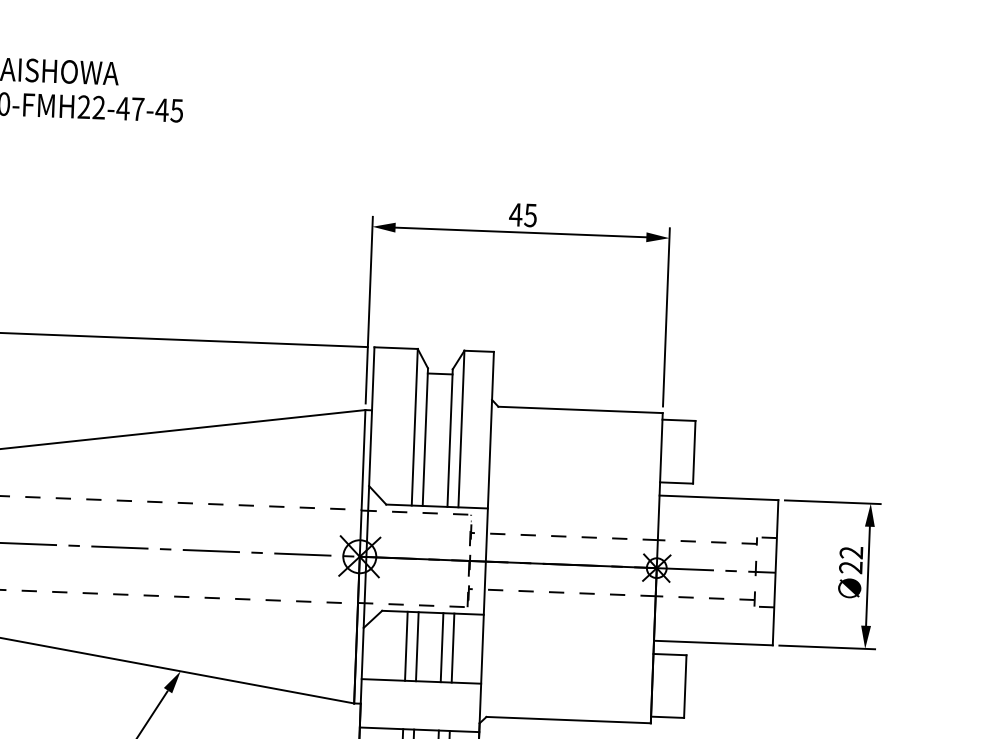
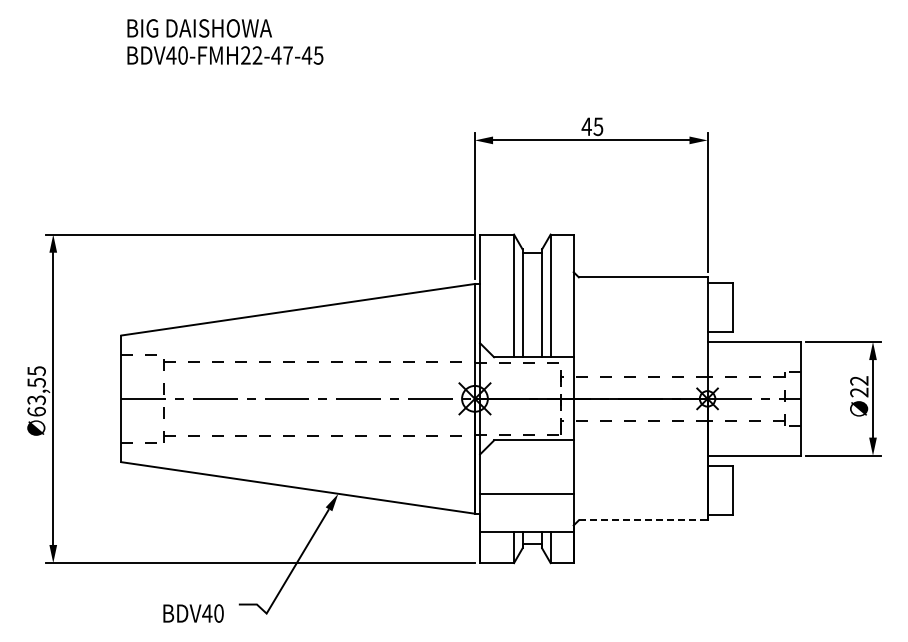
line: (406, 646) -> (514, 467), removed
line: (417, 646) -> (522, 467), removed
line: (442, 647) -> (542, 467), removed
line: (452, 648) -> (550, 467), removed
line: (568, 720) -> (643, 520), solid -> dashed

